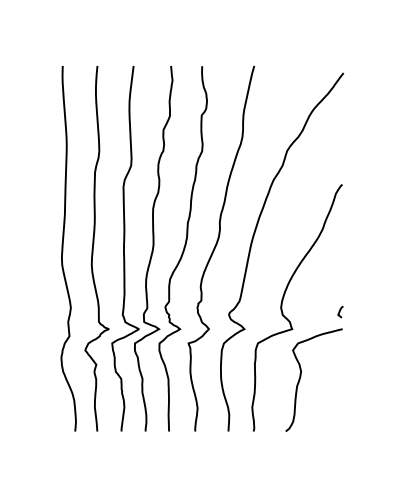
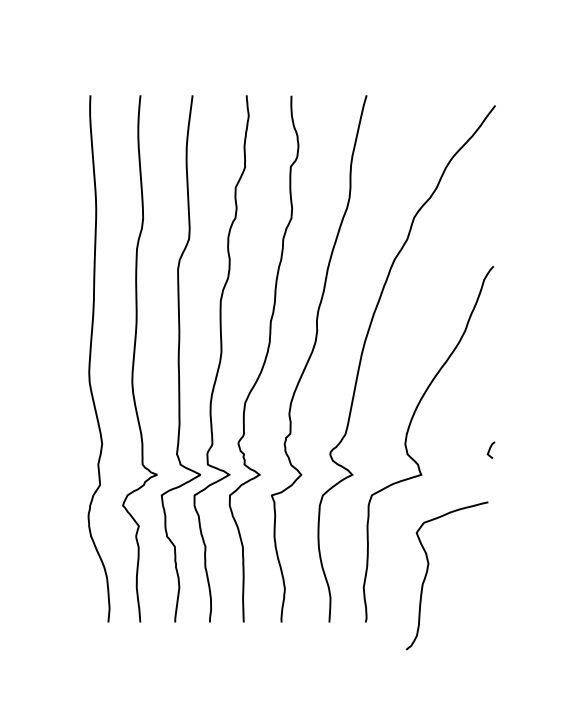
curve: (301, 377) -> (428, 571), moved

